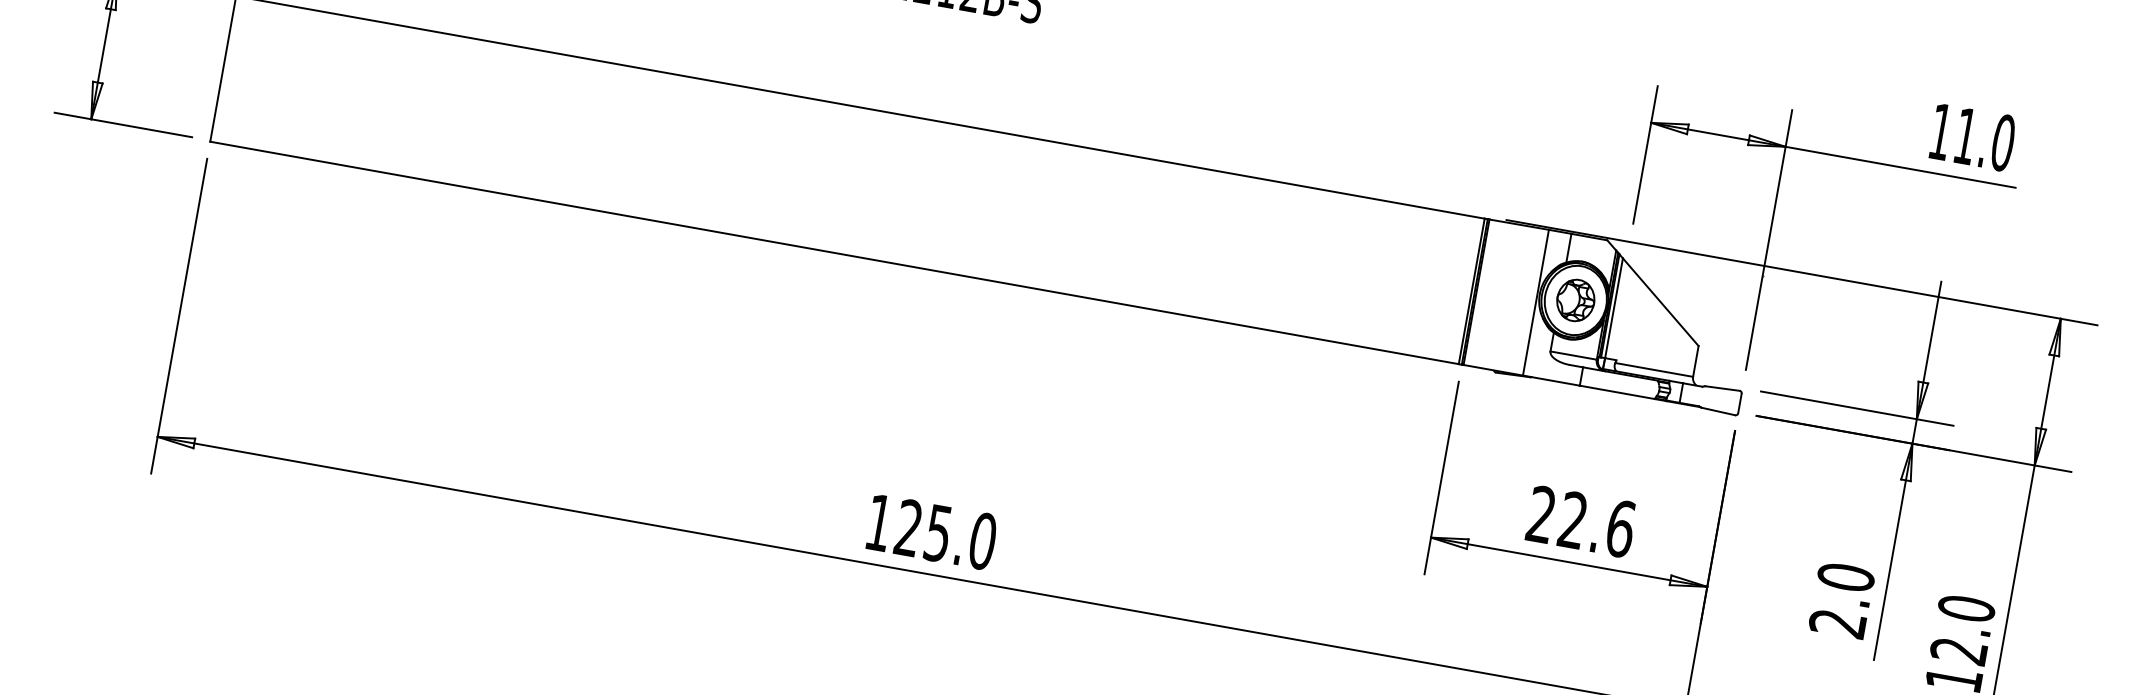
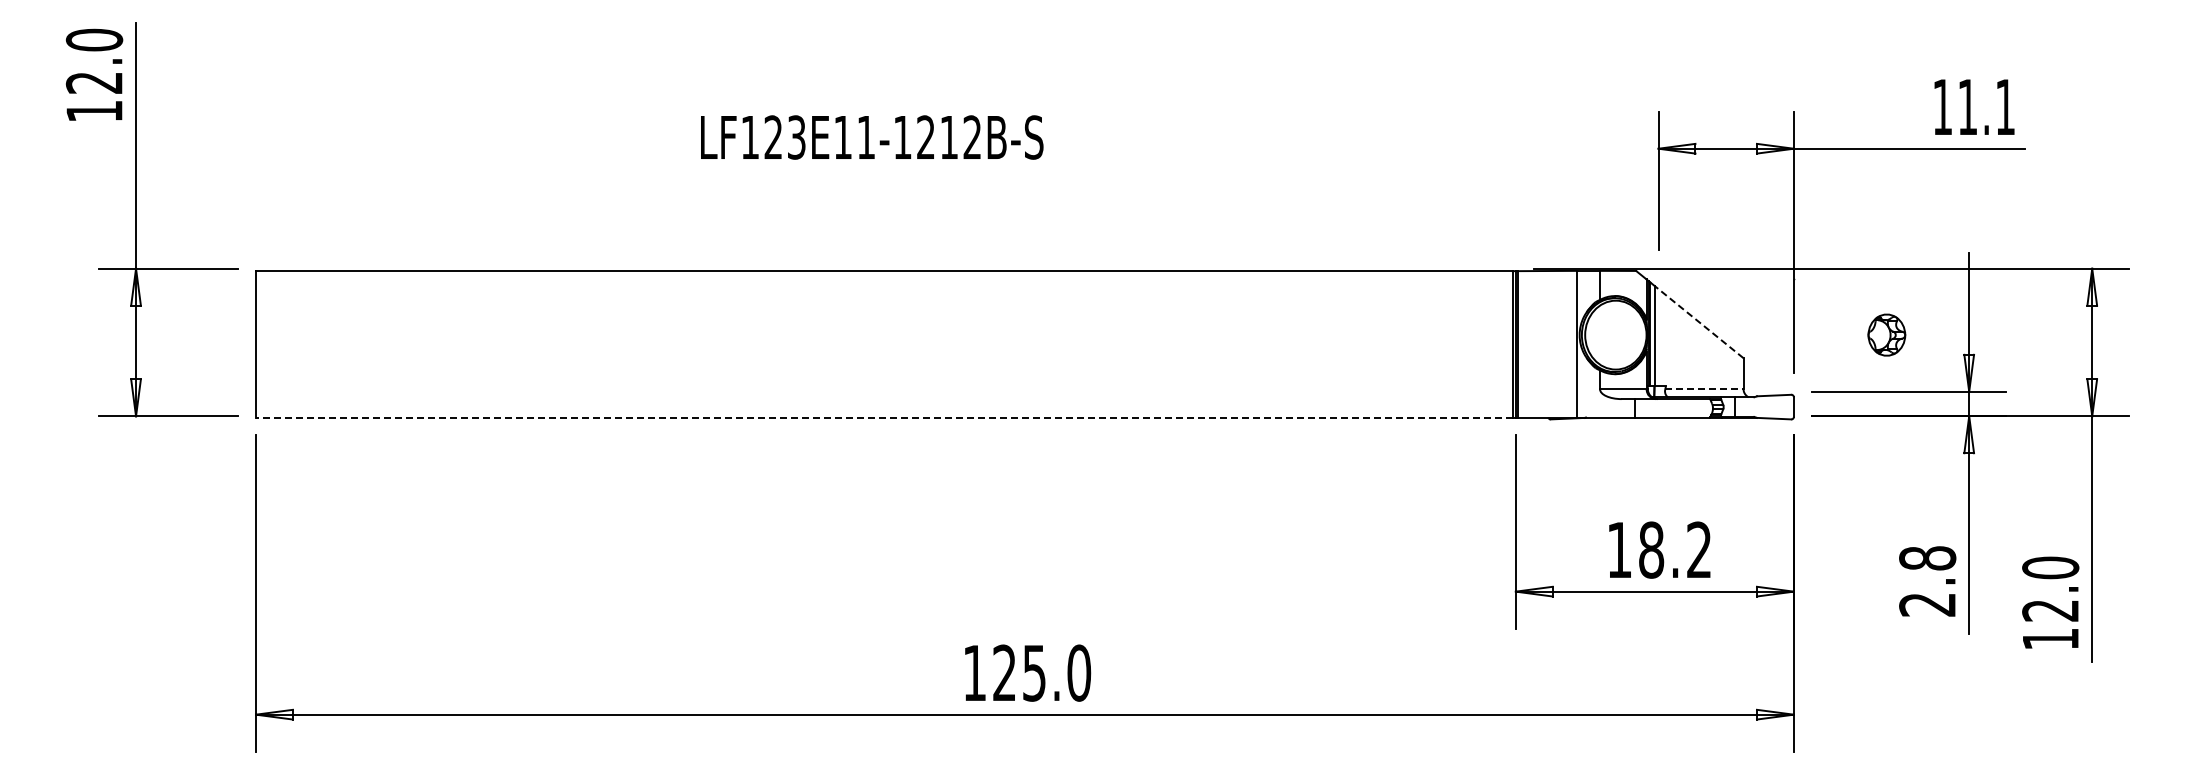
text: (2003, 142) -> (2005, 106), 11.0 -> 11.1
line: (833, 252) -> (883, 417), solid -> dashed
part: (1575, 299) -> (1886, 334), moved
line: (1660, 301) -> (1698, 321), solid -> dashed
line: (1654, 370) -> (1704, 389), solid -> dashed
text: (1581, 521) -> (1659, 549), 22.6 -> 18.2
text: (1845, 577) -> (1927, 558), 2.0 -> 2.8

